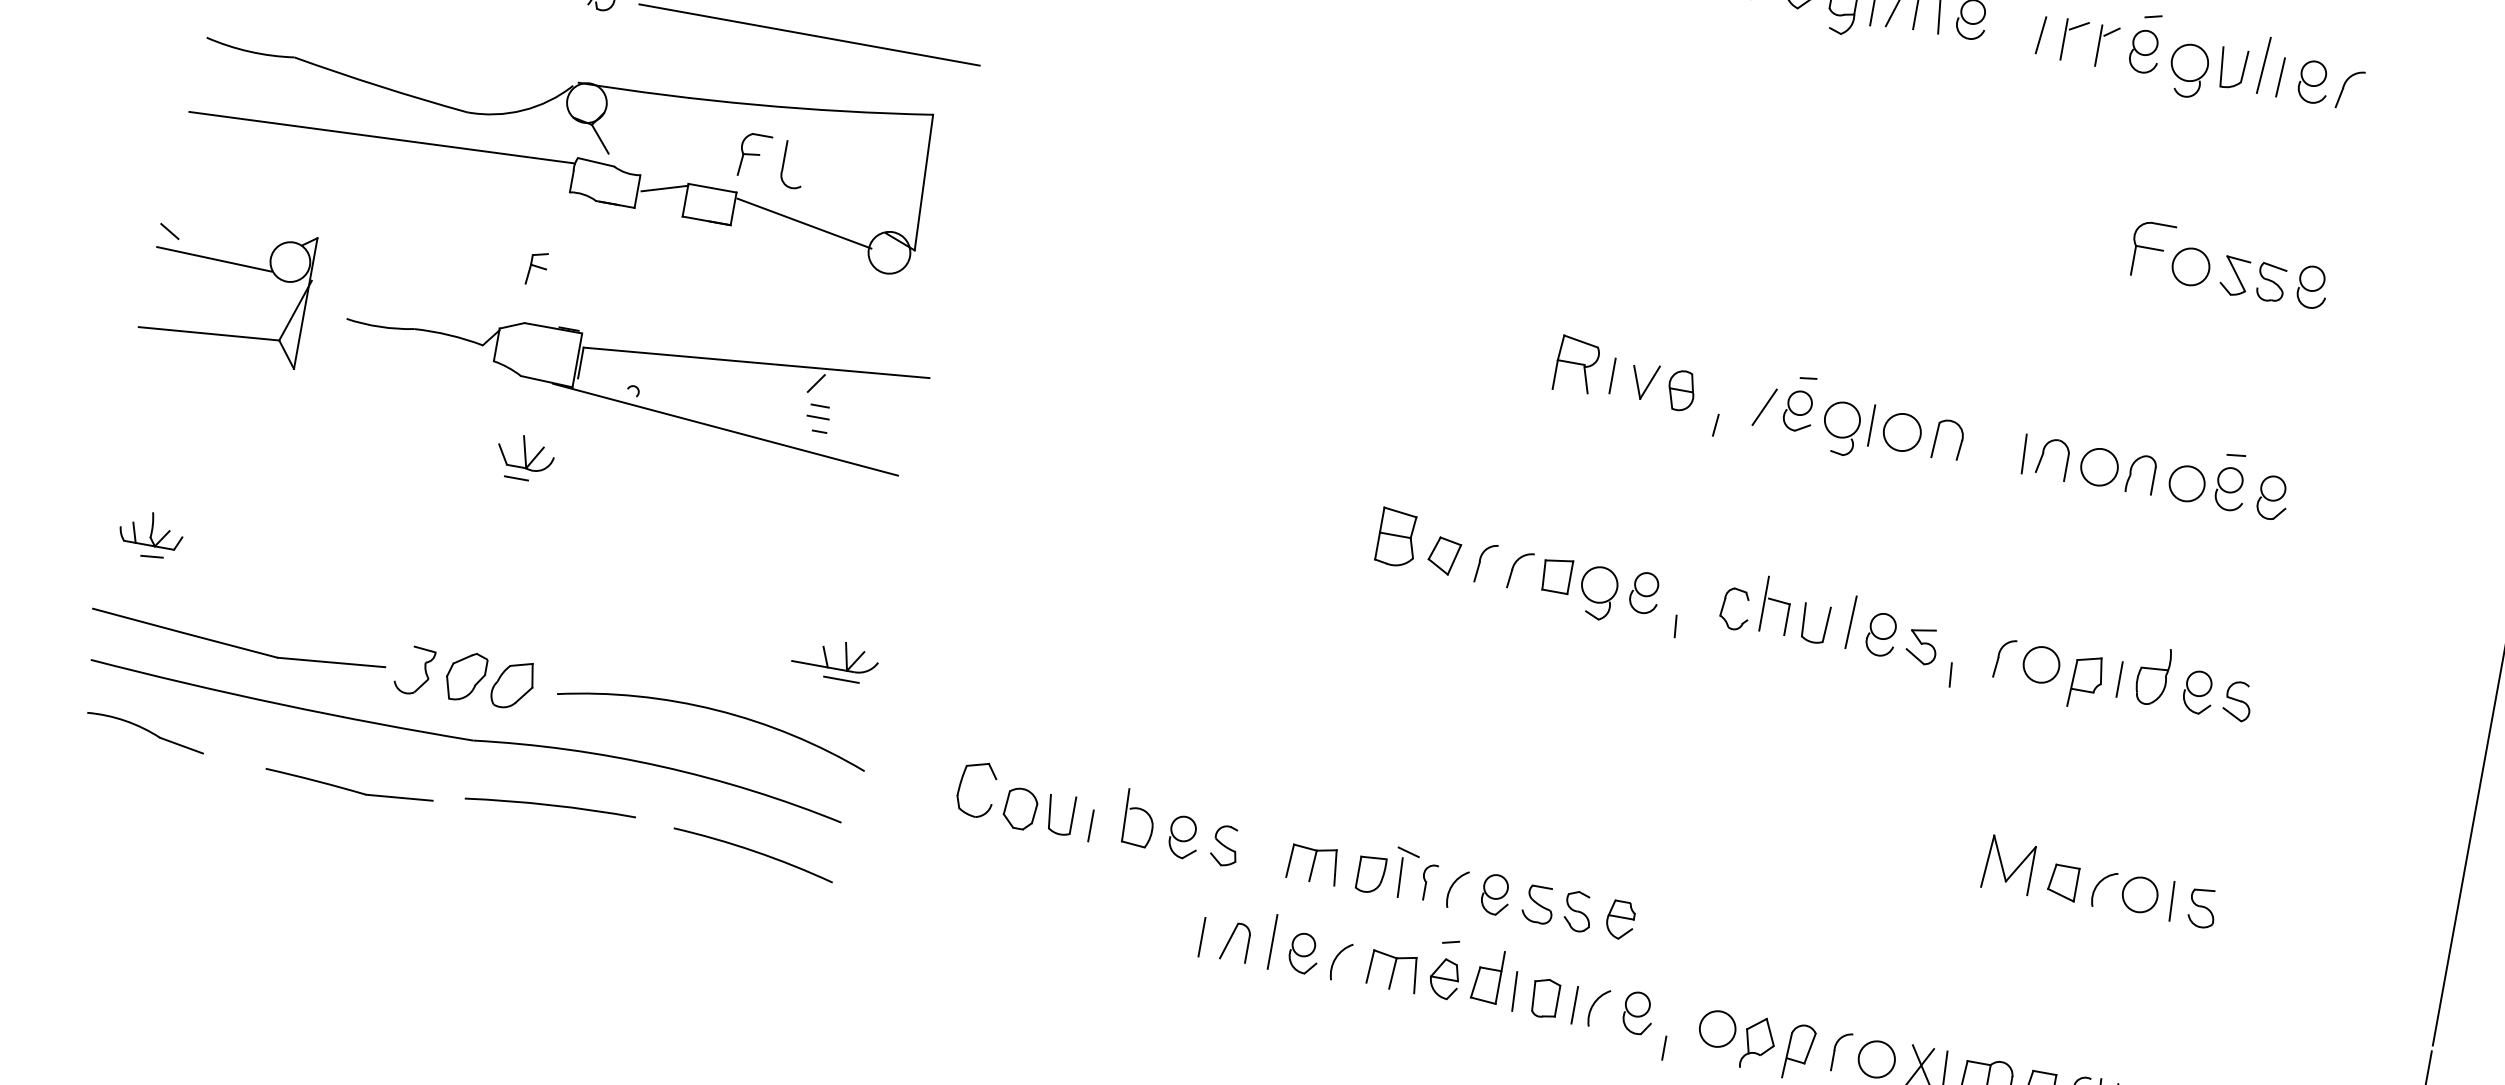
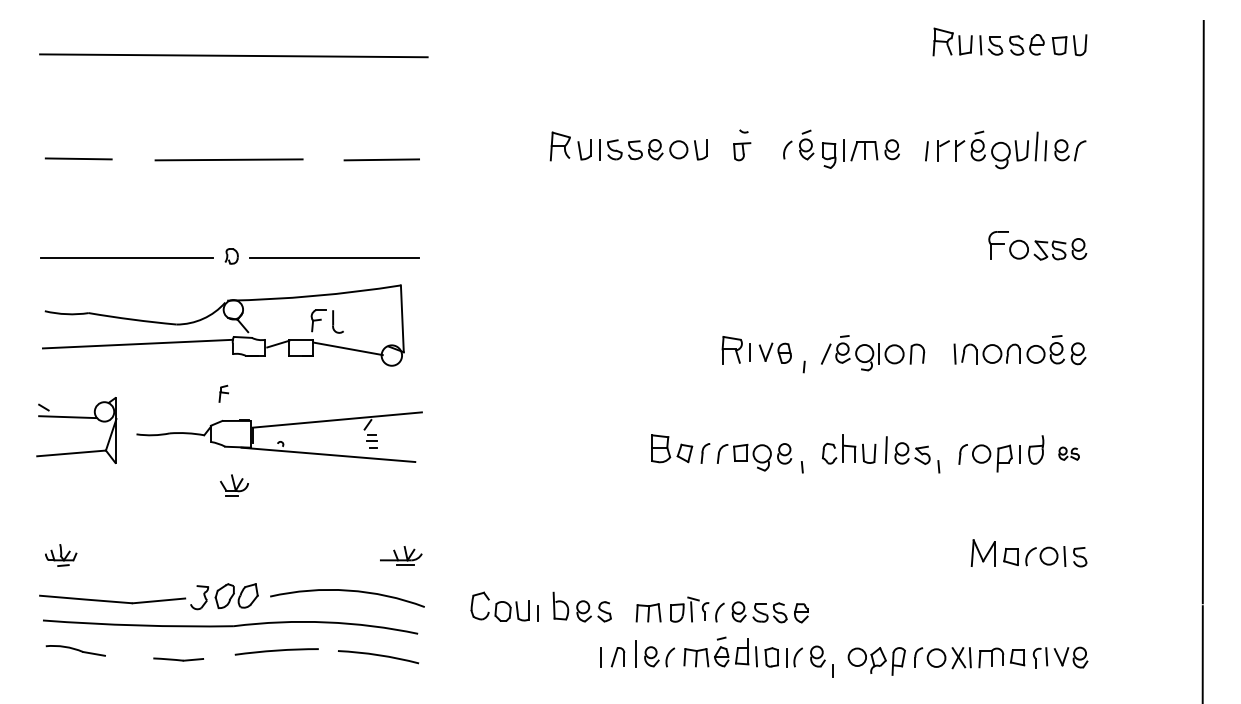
part: (2216, 695) -> (1068, 453), size x0.6
part: (349, 787) -> (178, 659), size x0.6

